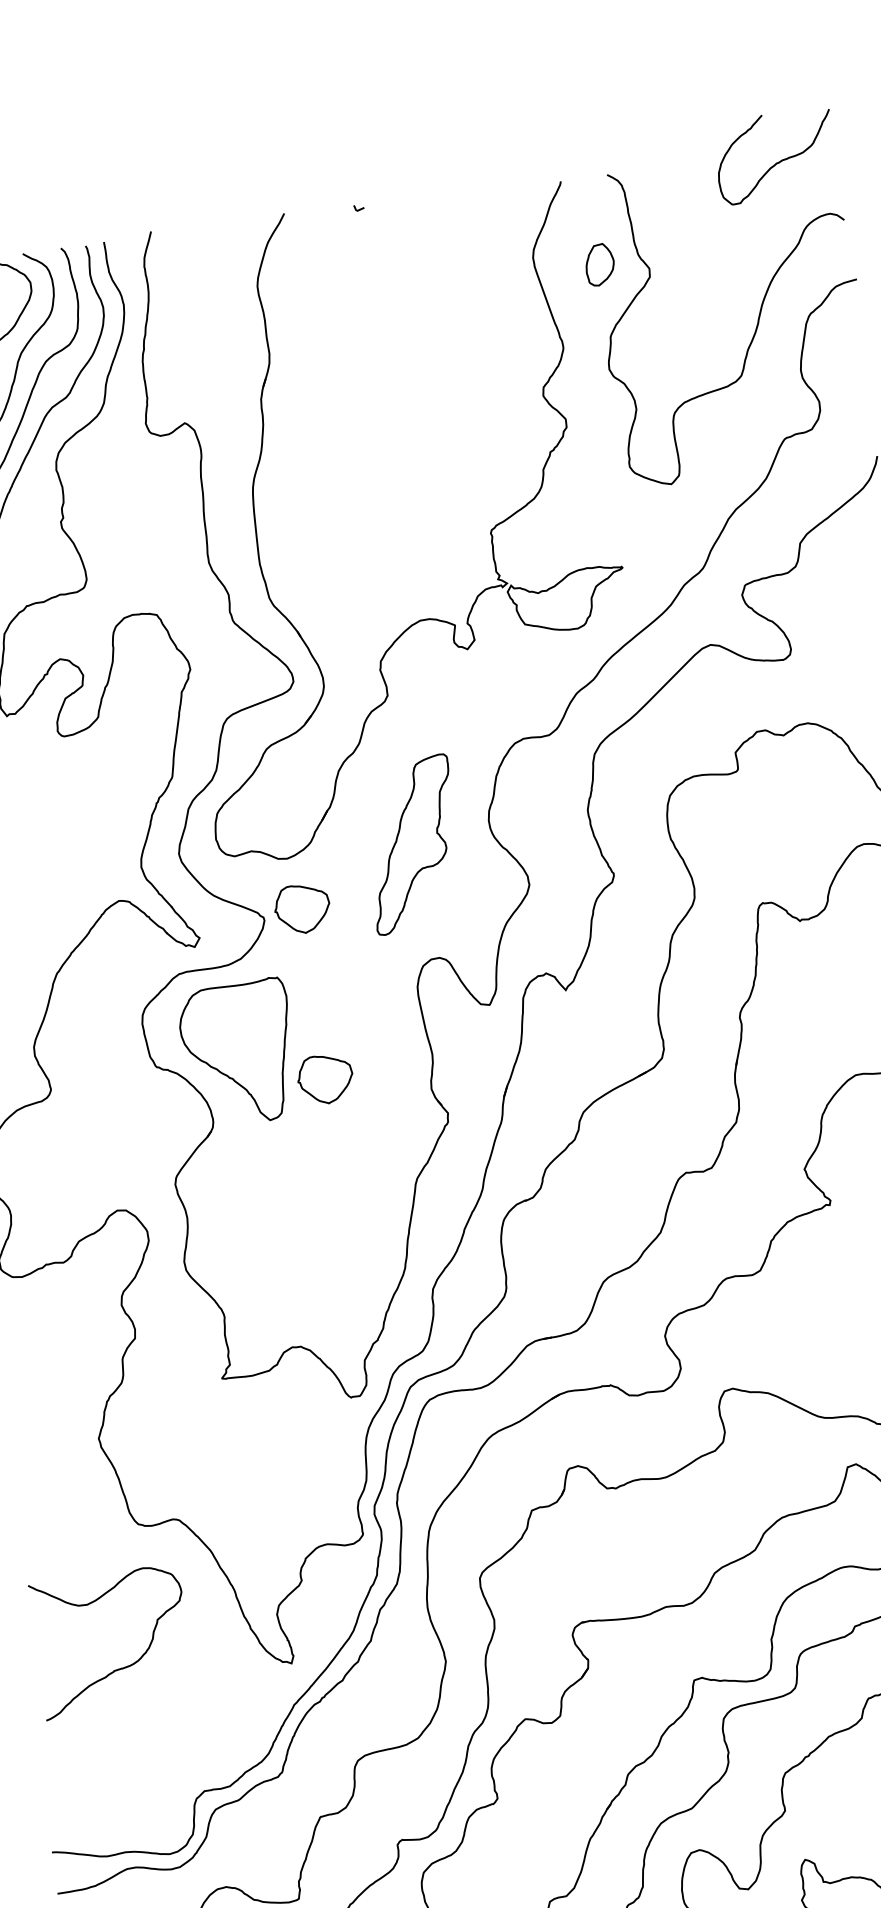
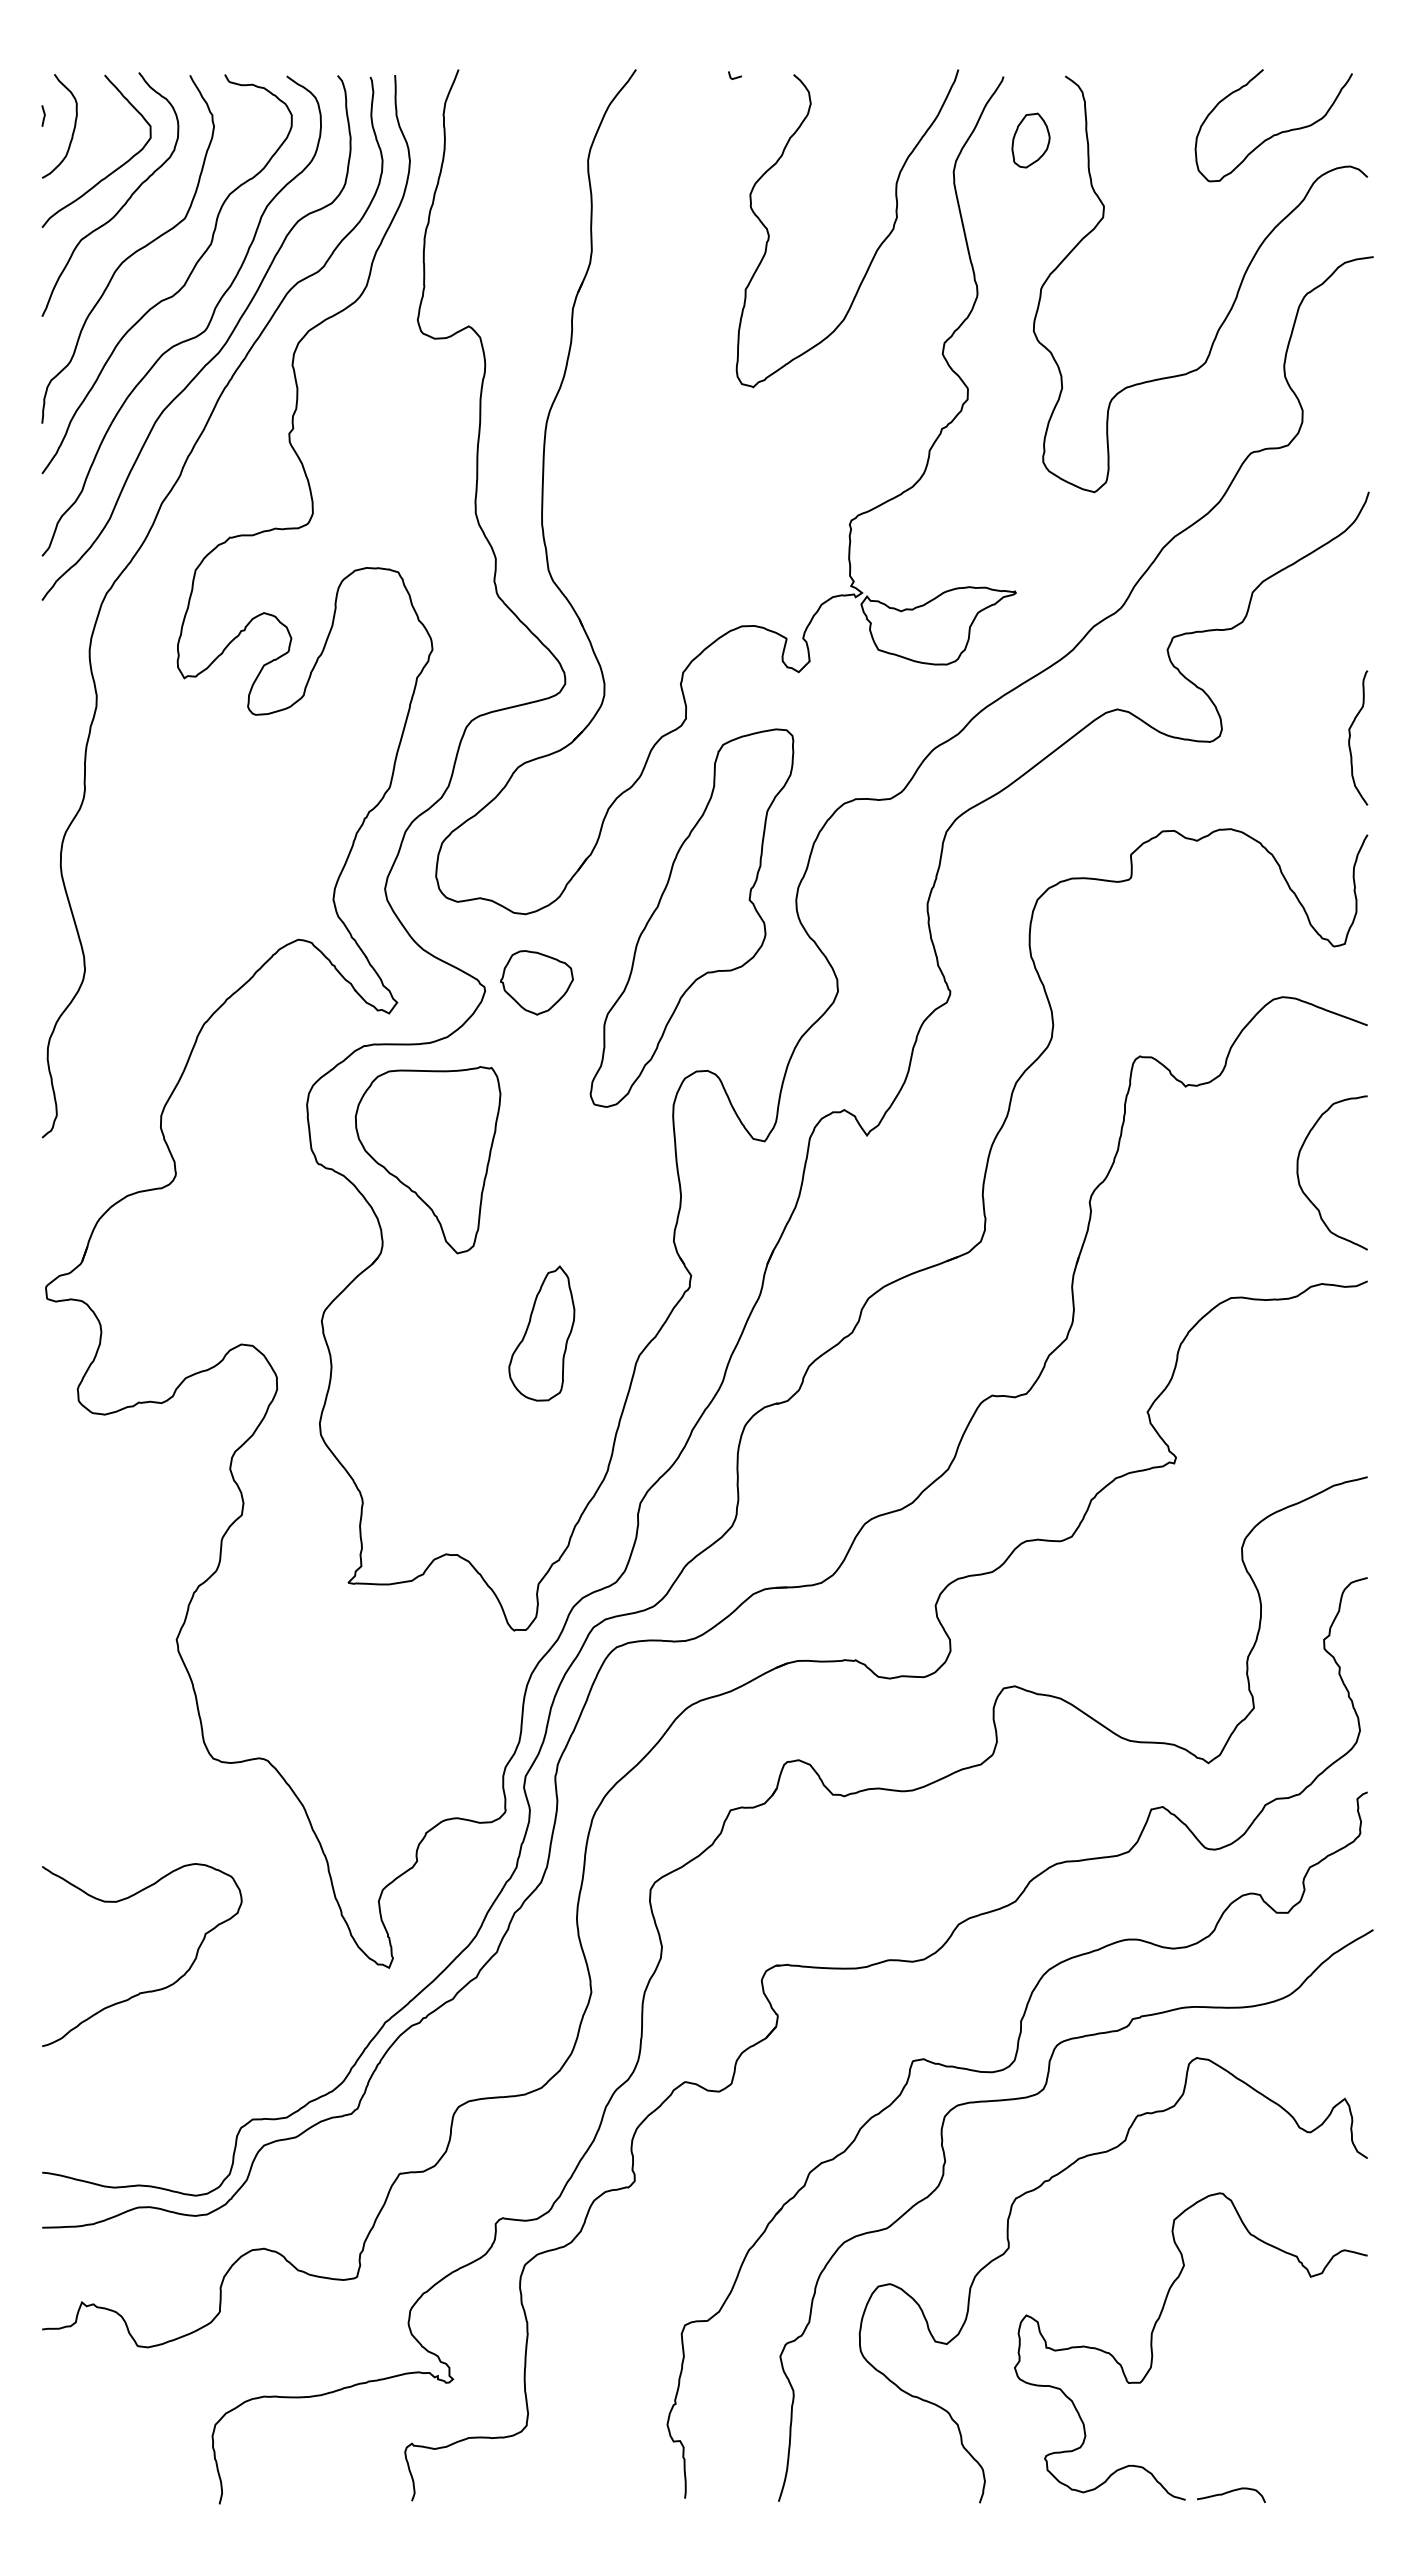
curve: (778, 161) -> (1276, 133), moved
part: (599, 264) -> (1030, 140), moved
curve: (483, 324) -> (876, 249), added
part: (411, 844) -> (691, 917), size x1.67
part: (325, 1079) -> (536, 1209), removed
part: (341, 1171) -> (541, 1333), added
curve: (120, 1668) -> (148, 1990), moved

